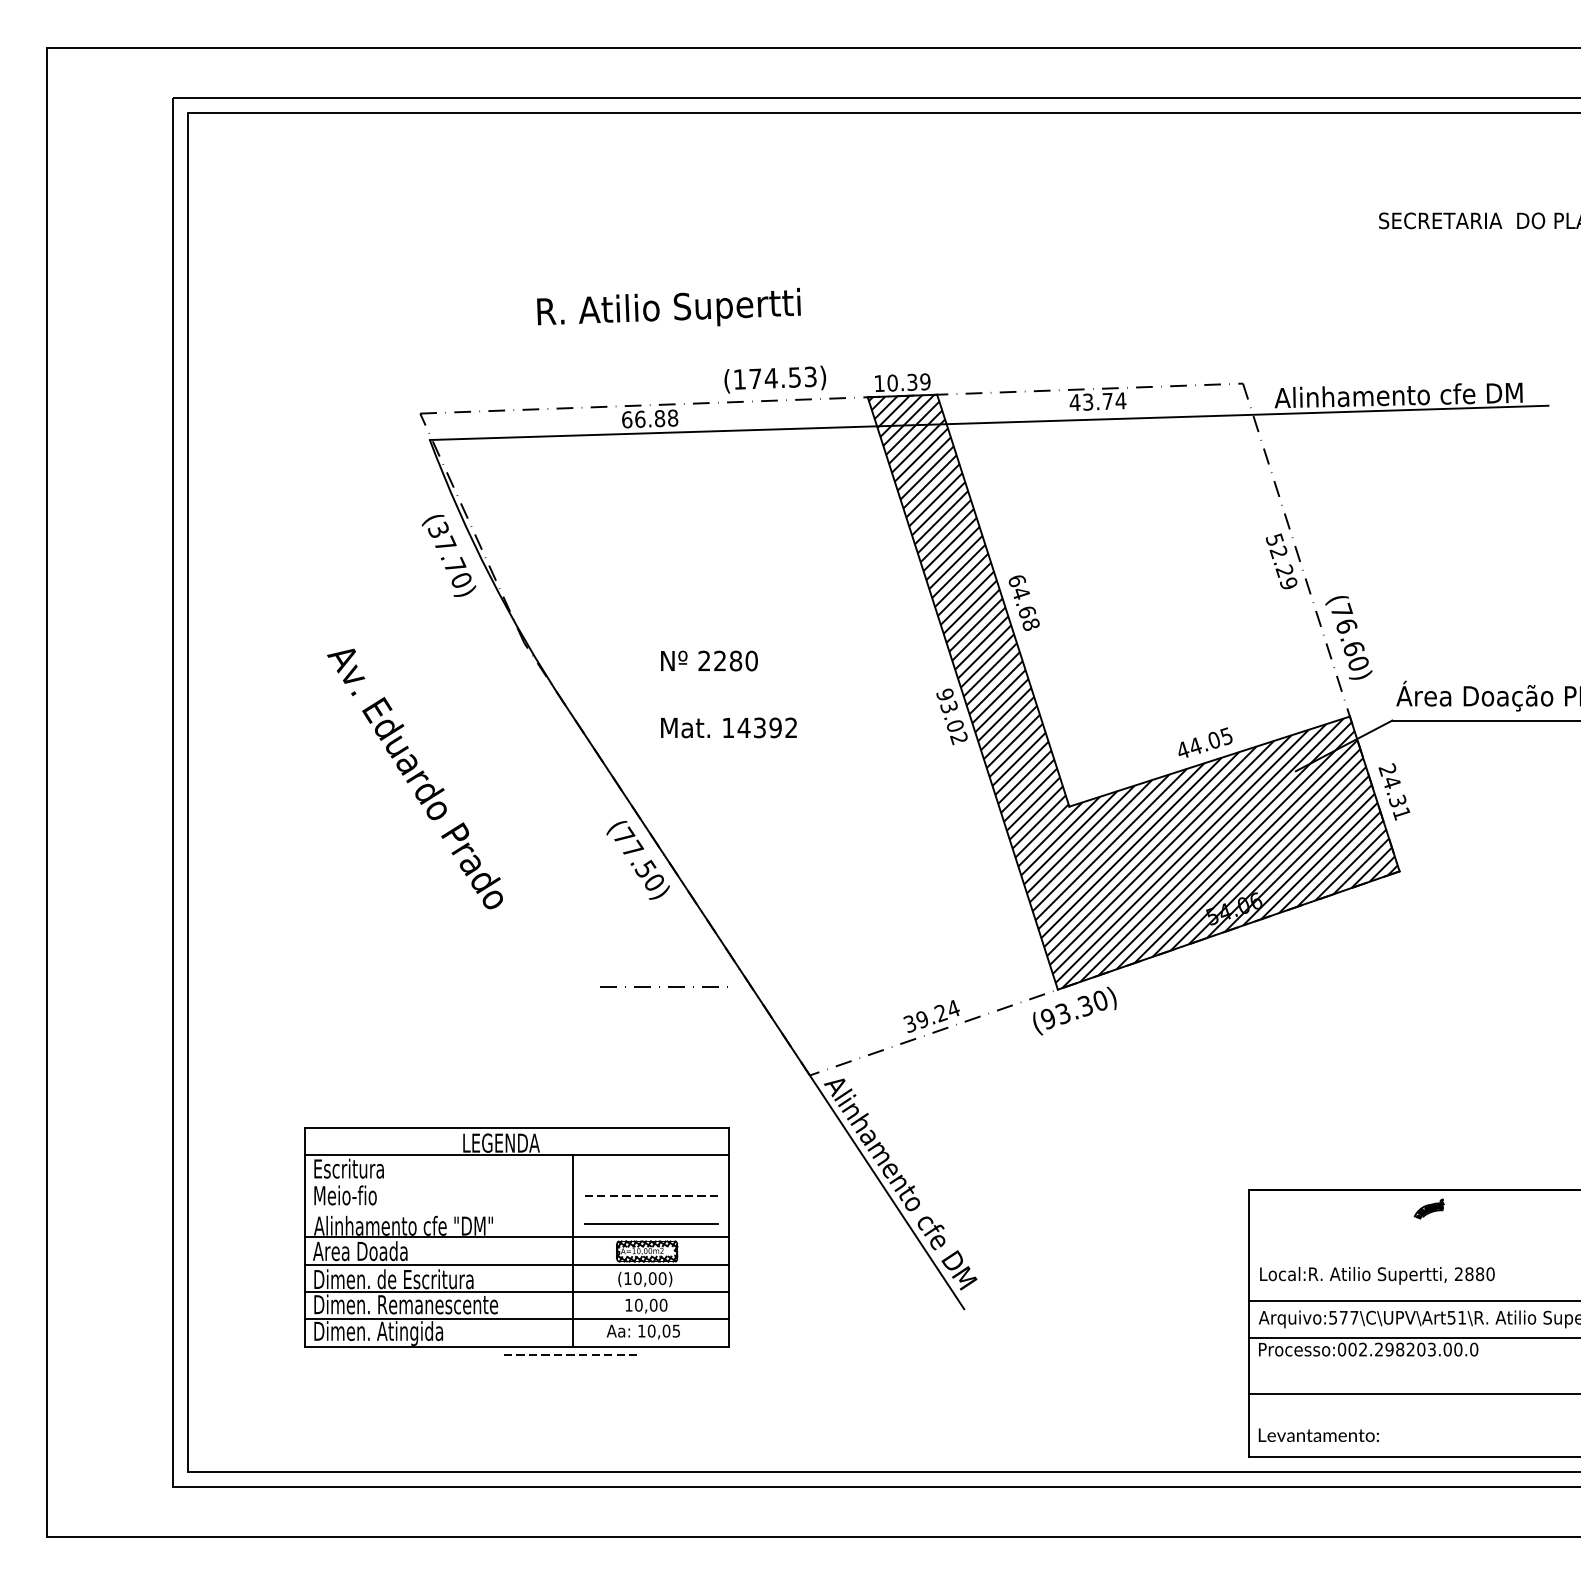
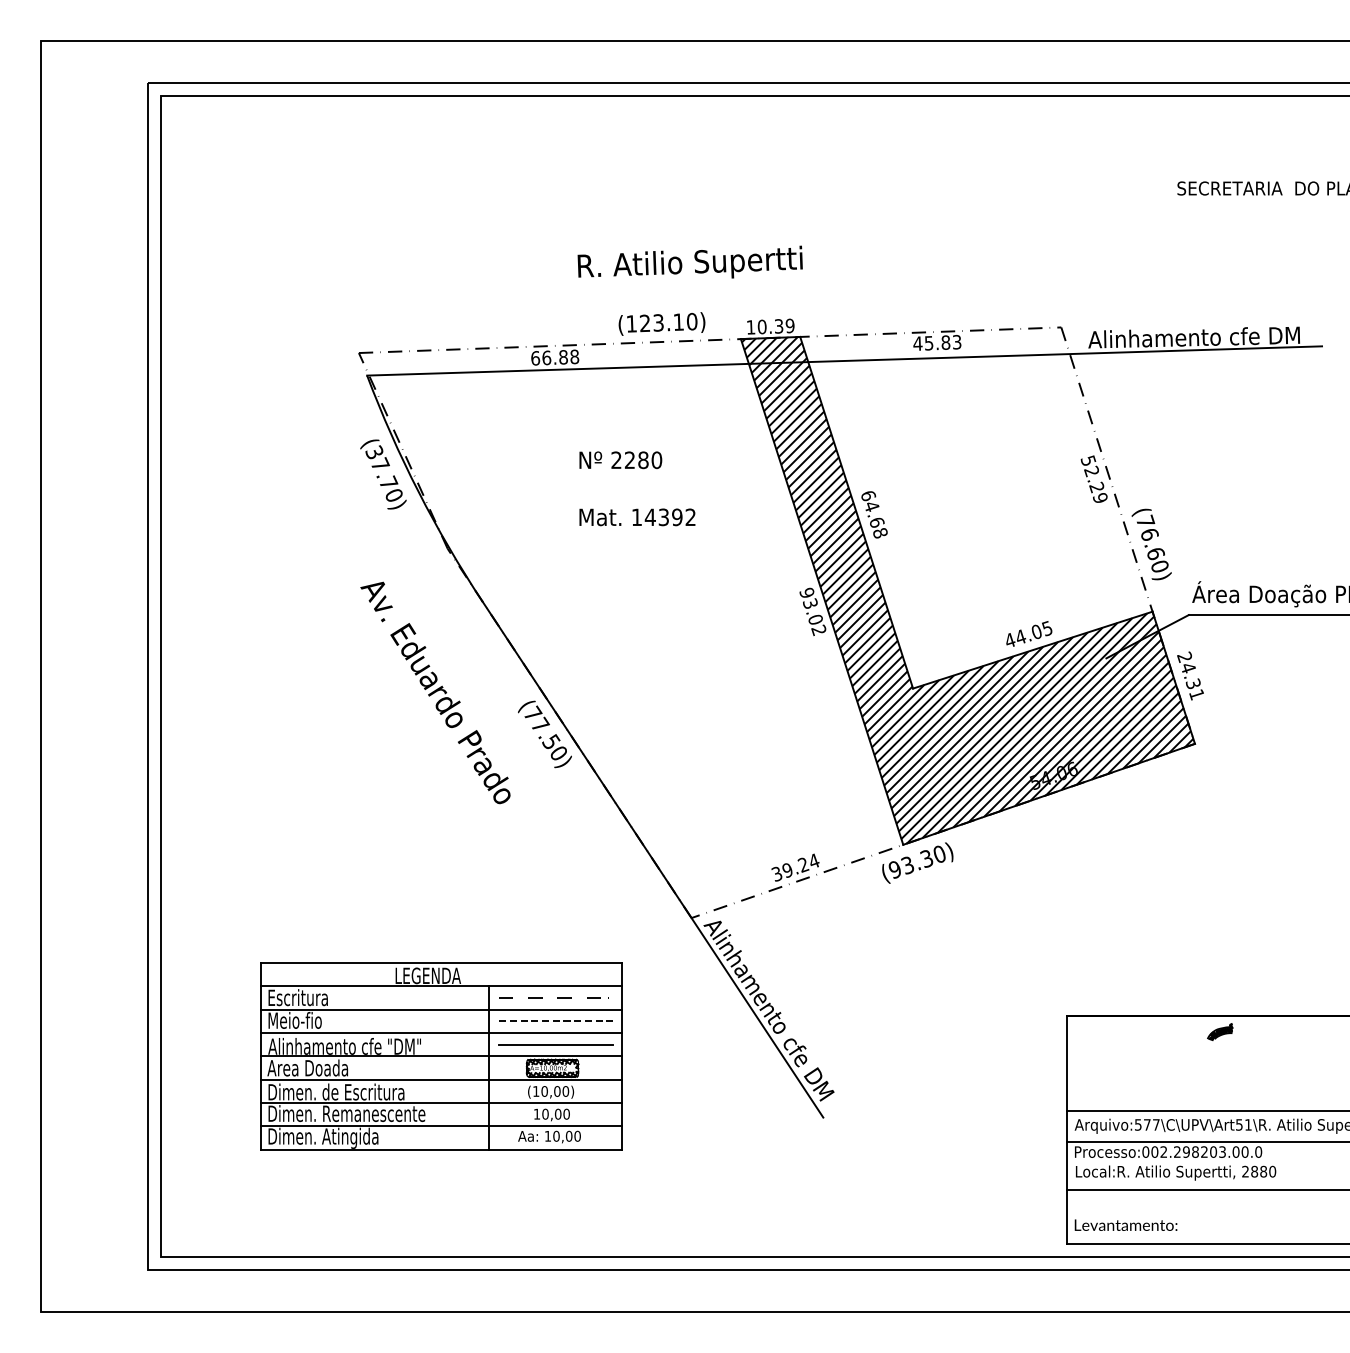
text: (668, 306) -> (689, 261), moved
text: (782, 377) -> (668, 322), (174.53) -> (123.10)
text: (1105, 400) -> (943, 341), 43.74 -> 45.83
text: (729, 694) -> (637, 488), moved
text: (415, 778) -> (435, 692), moved
line: (668, 986) -> (557, 997), moved
line: (516, 1182) -> (441, 1009), added
line: (516, 1209) -> (441, 1032), added
text: (1377, 1275) -> (1176, 1172), moved
text: (676, 1330) -> (577, 1135), 10,05 -> 10,00
line: (569, 1354) -> (486, 1156), removed

